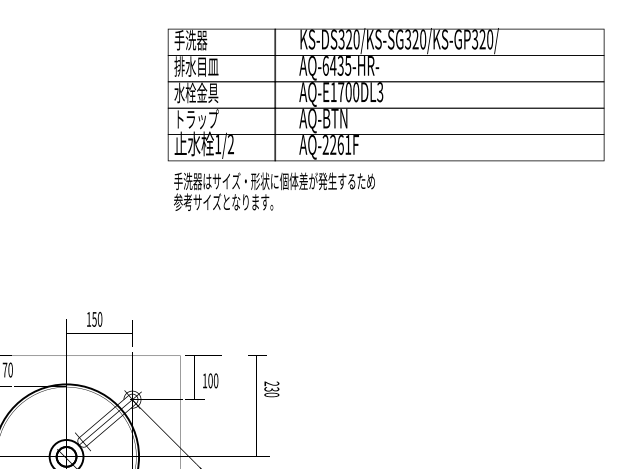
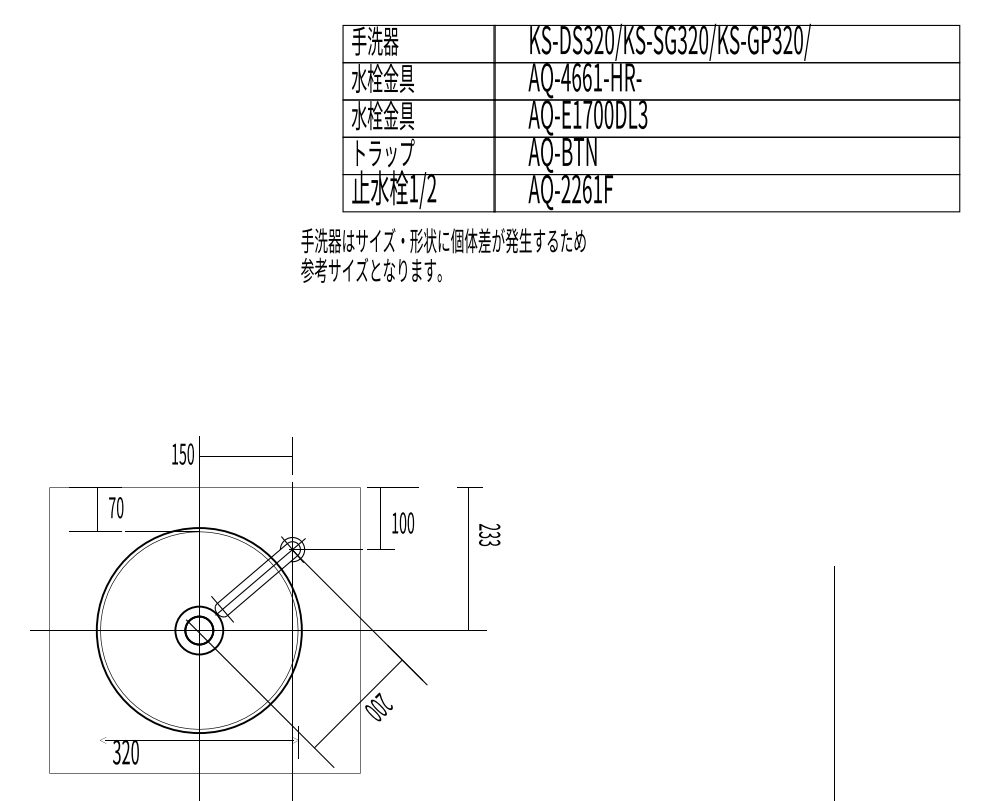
text: (196, 65) -> (382, 77), 排水目皿 -> 水栓金具
text: (336, 65) -> (581, 77), AQ-6435-HR- -> AQ-4661-HR-
text: (274, 191) -> (443, 255), moved
text: (94, 318) -> (182, 453), moved
text: (271, 394) -> (489, 542), 230 -> 233

